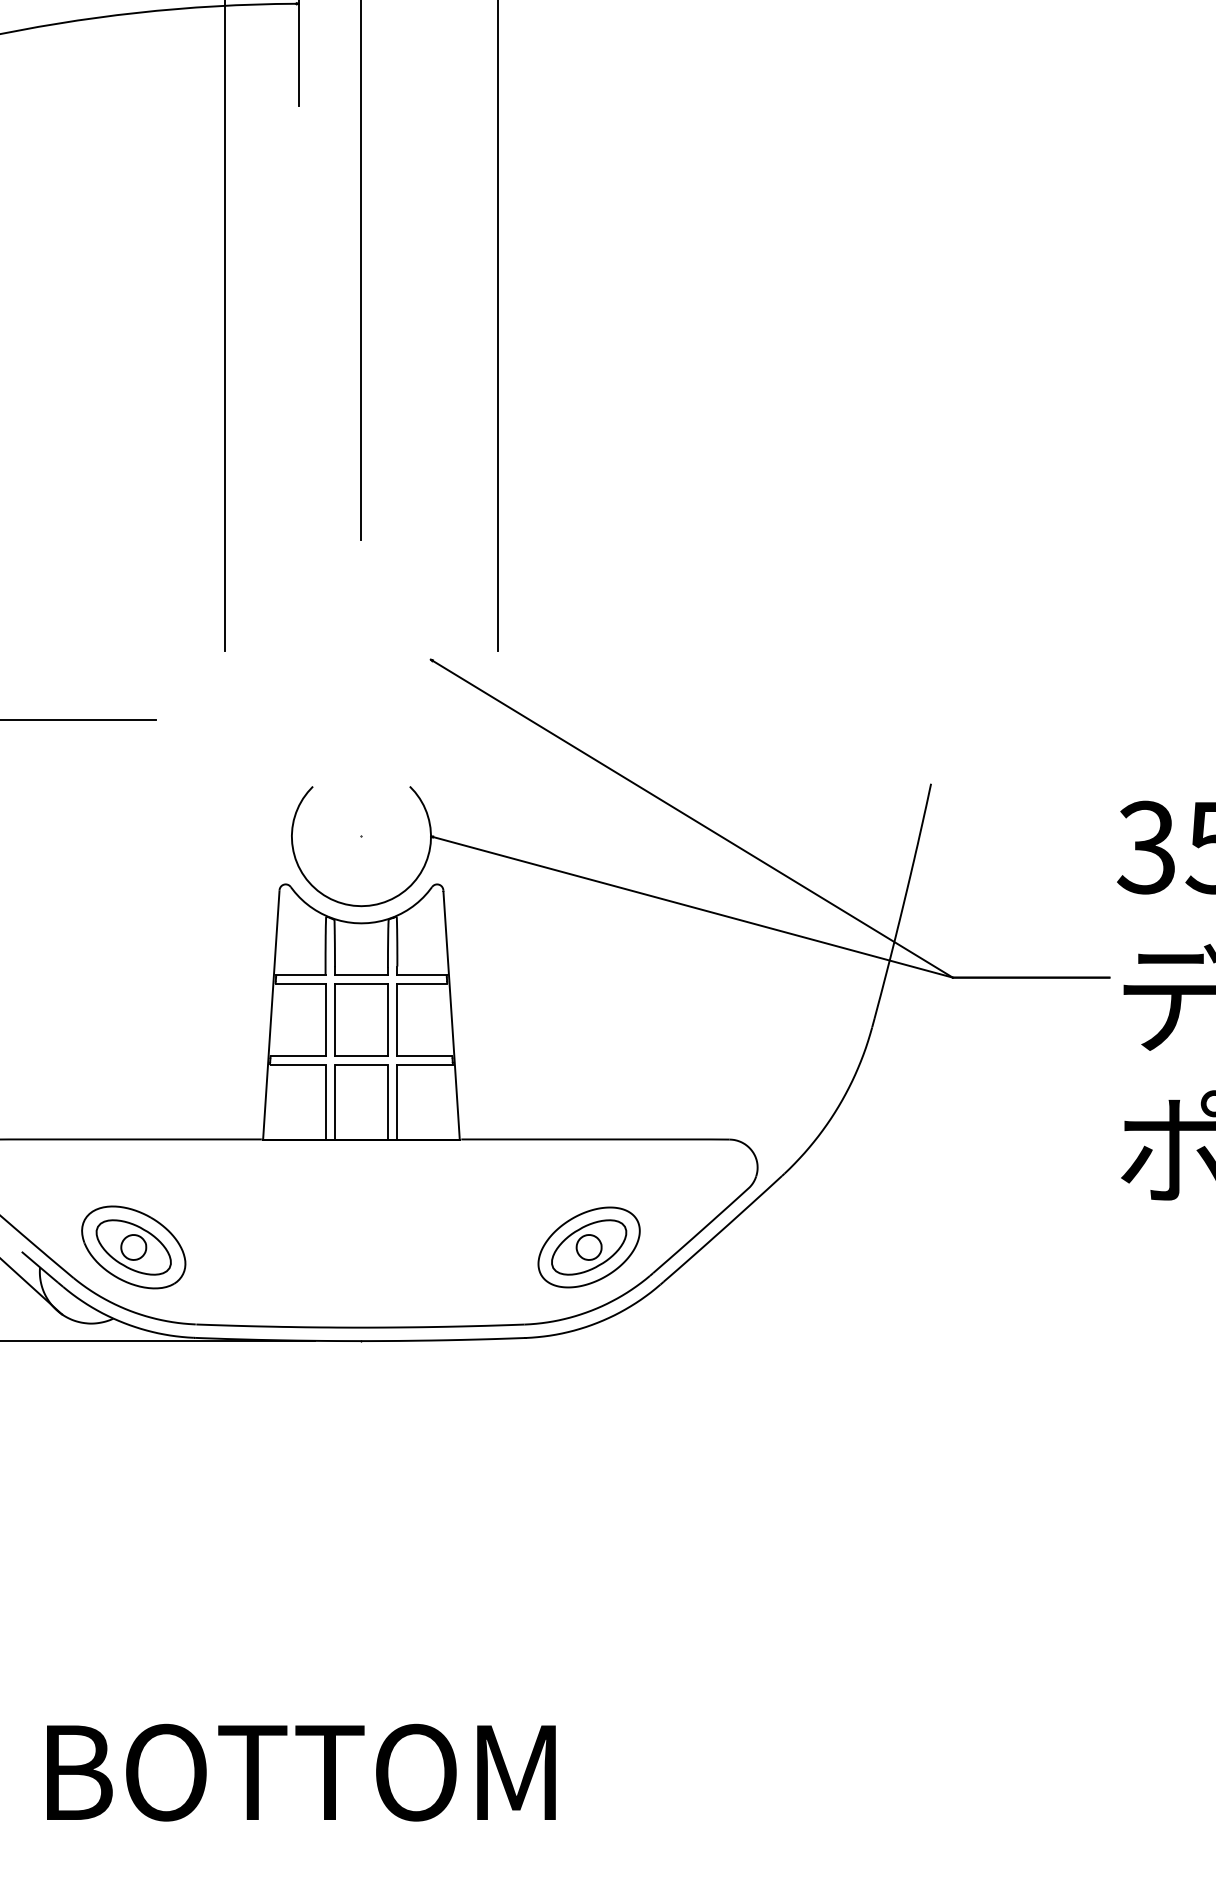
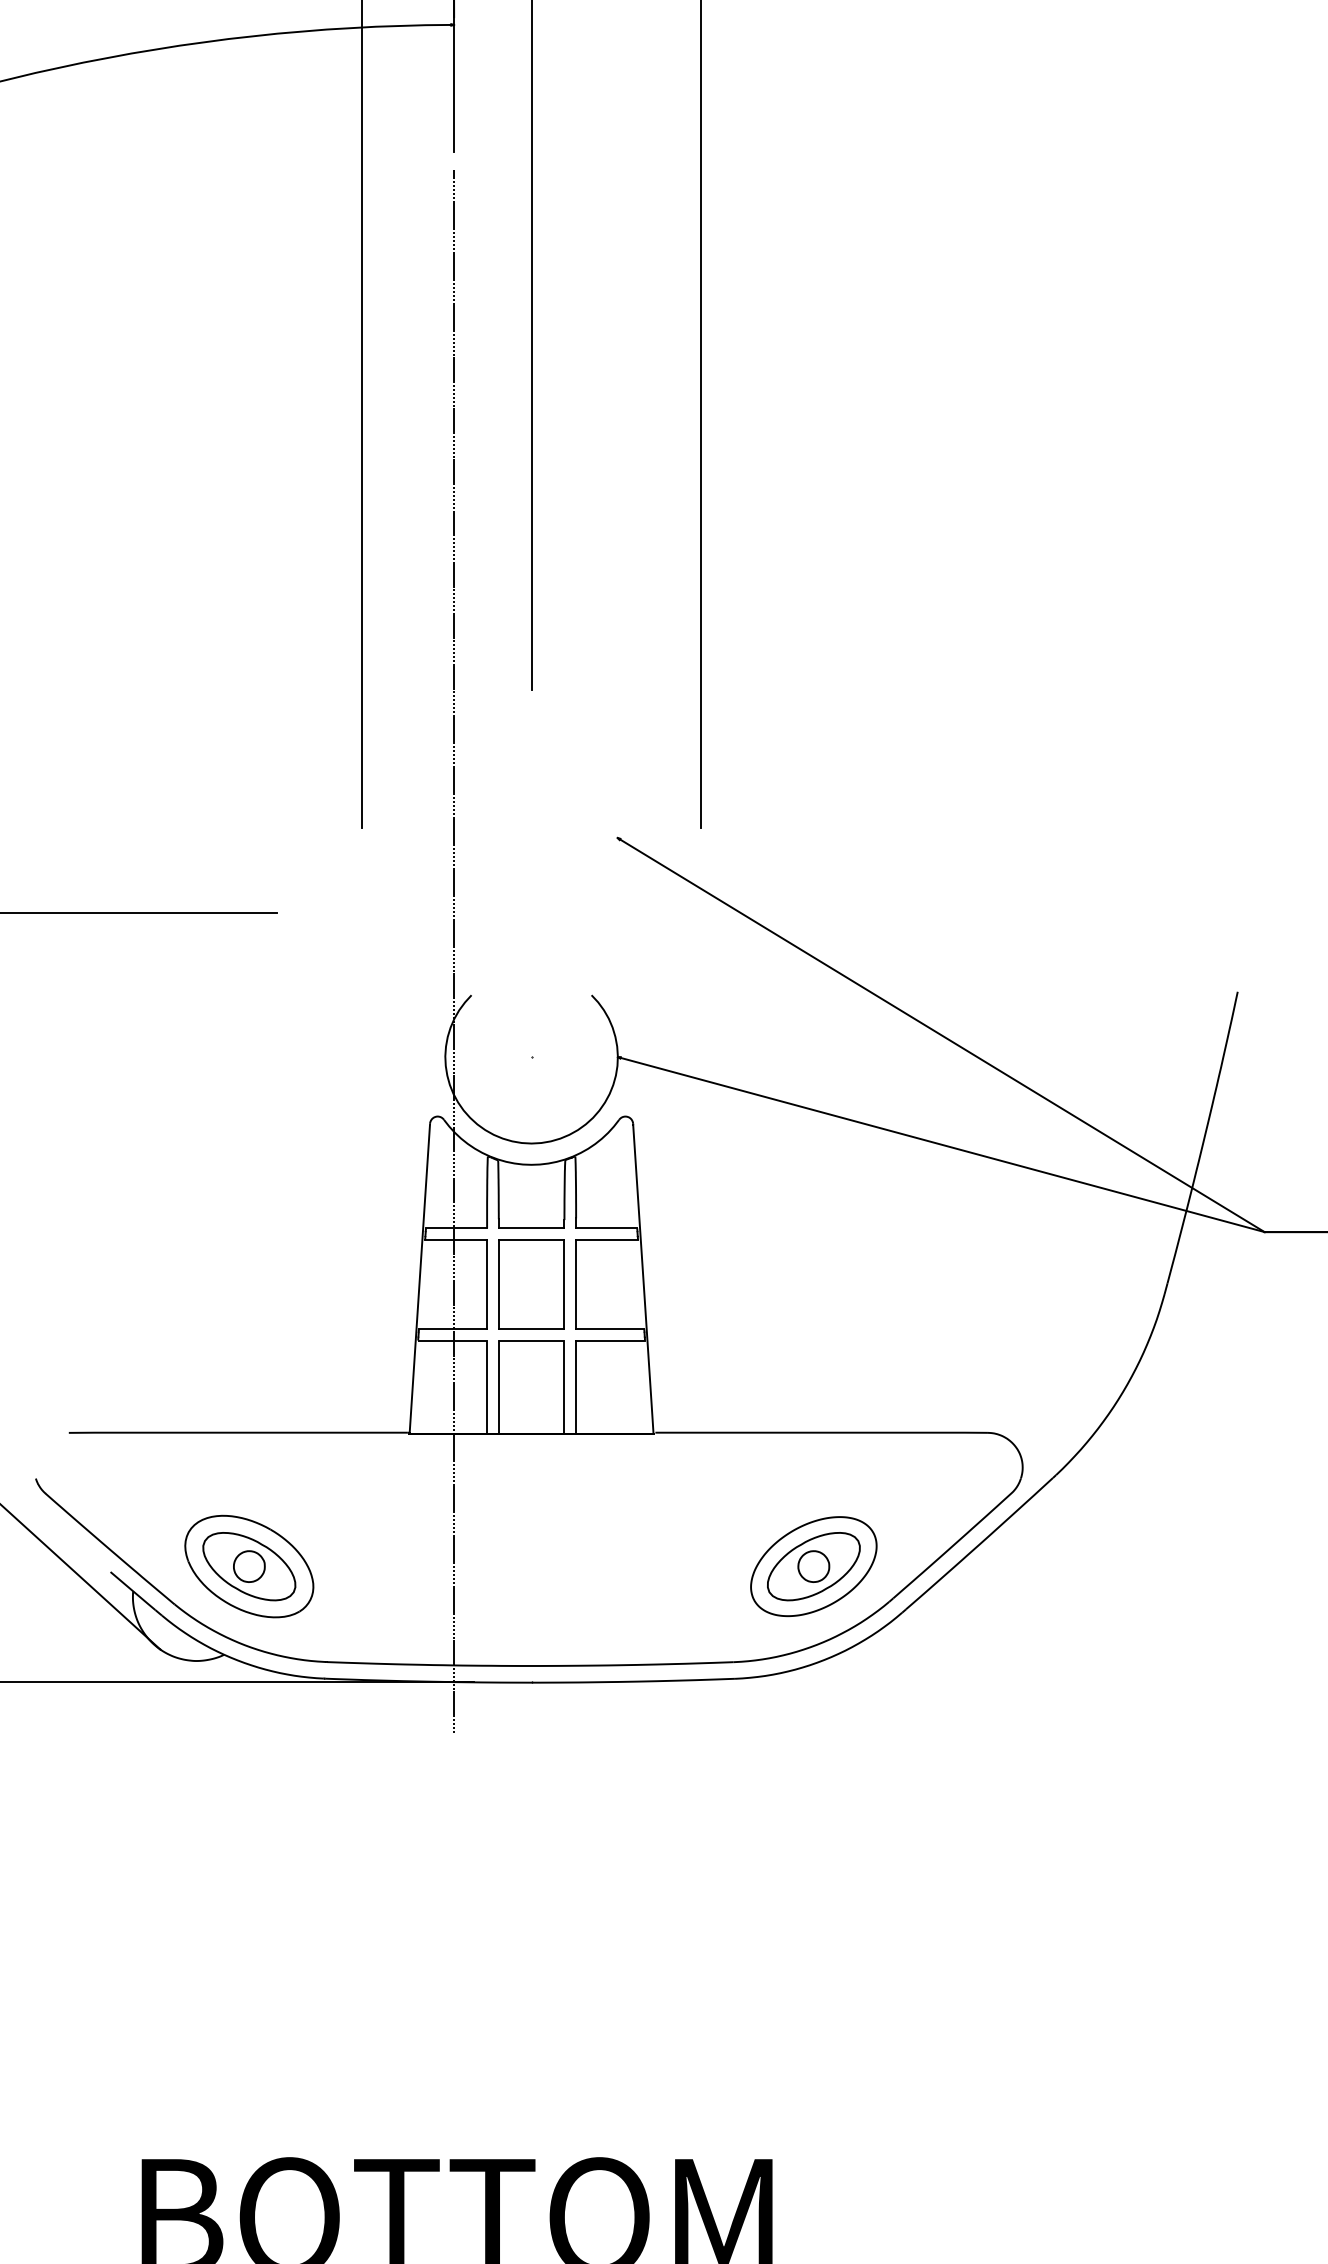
line: (298, 750) -> (453, 950), added

